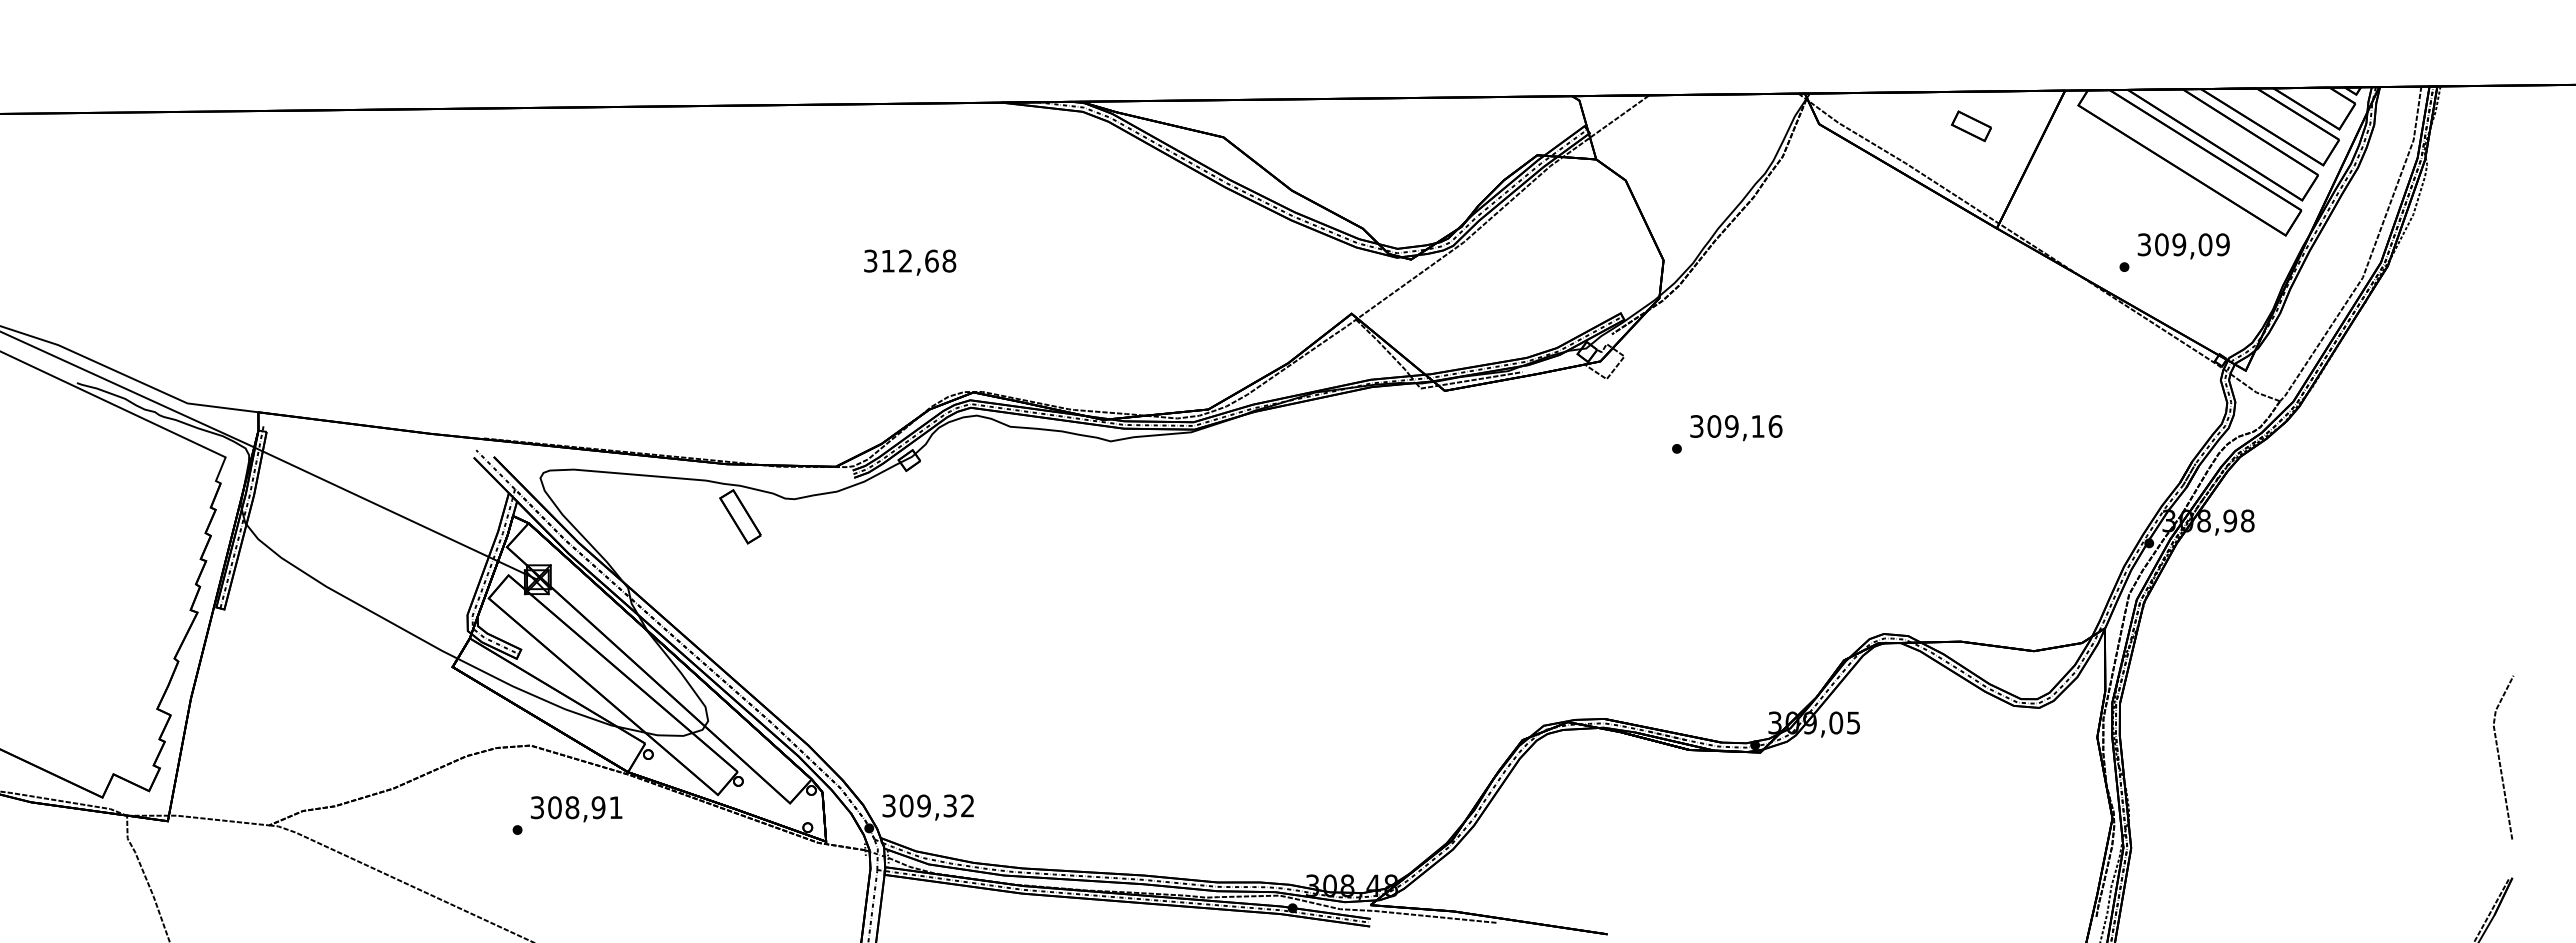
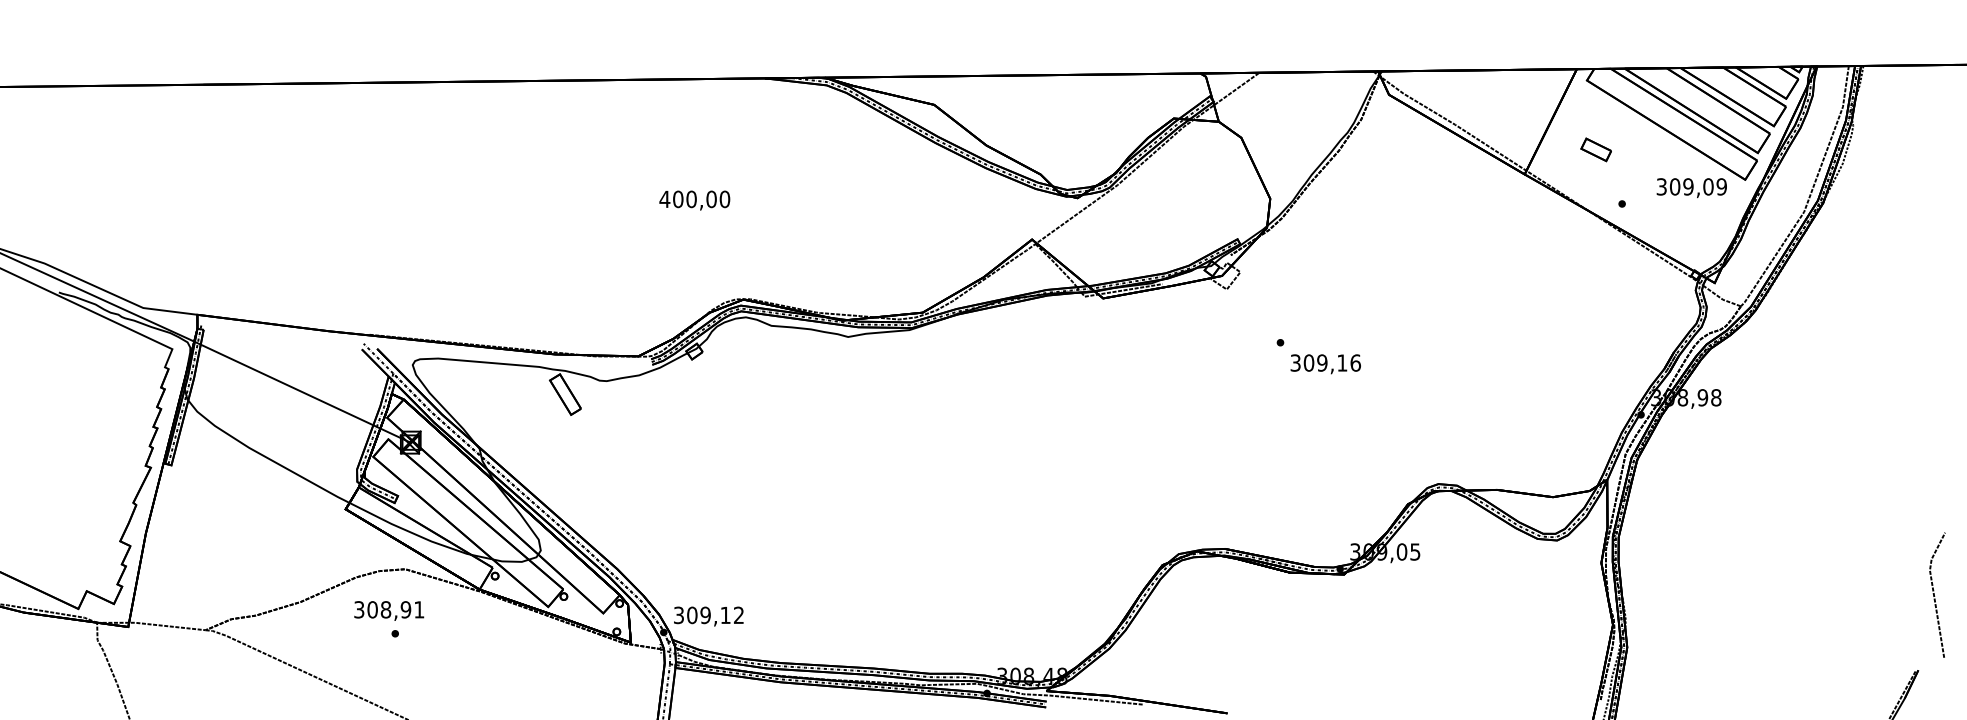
part: (1971, 126) -> (1596, 150), moved
text: (2183, 246) -> (1691, 188), moved
text: (909, 260) -> (694, 198), 312,68 -> 400,00
text: (1736, 428) -> (1325, 364), moved
line: (2500, 759) -> (1935, 596), moved
text: (949, 805) -> (725, 615), 309,32 -> 309,12
text: (576, 809) -> (389, 611), moved

